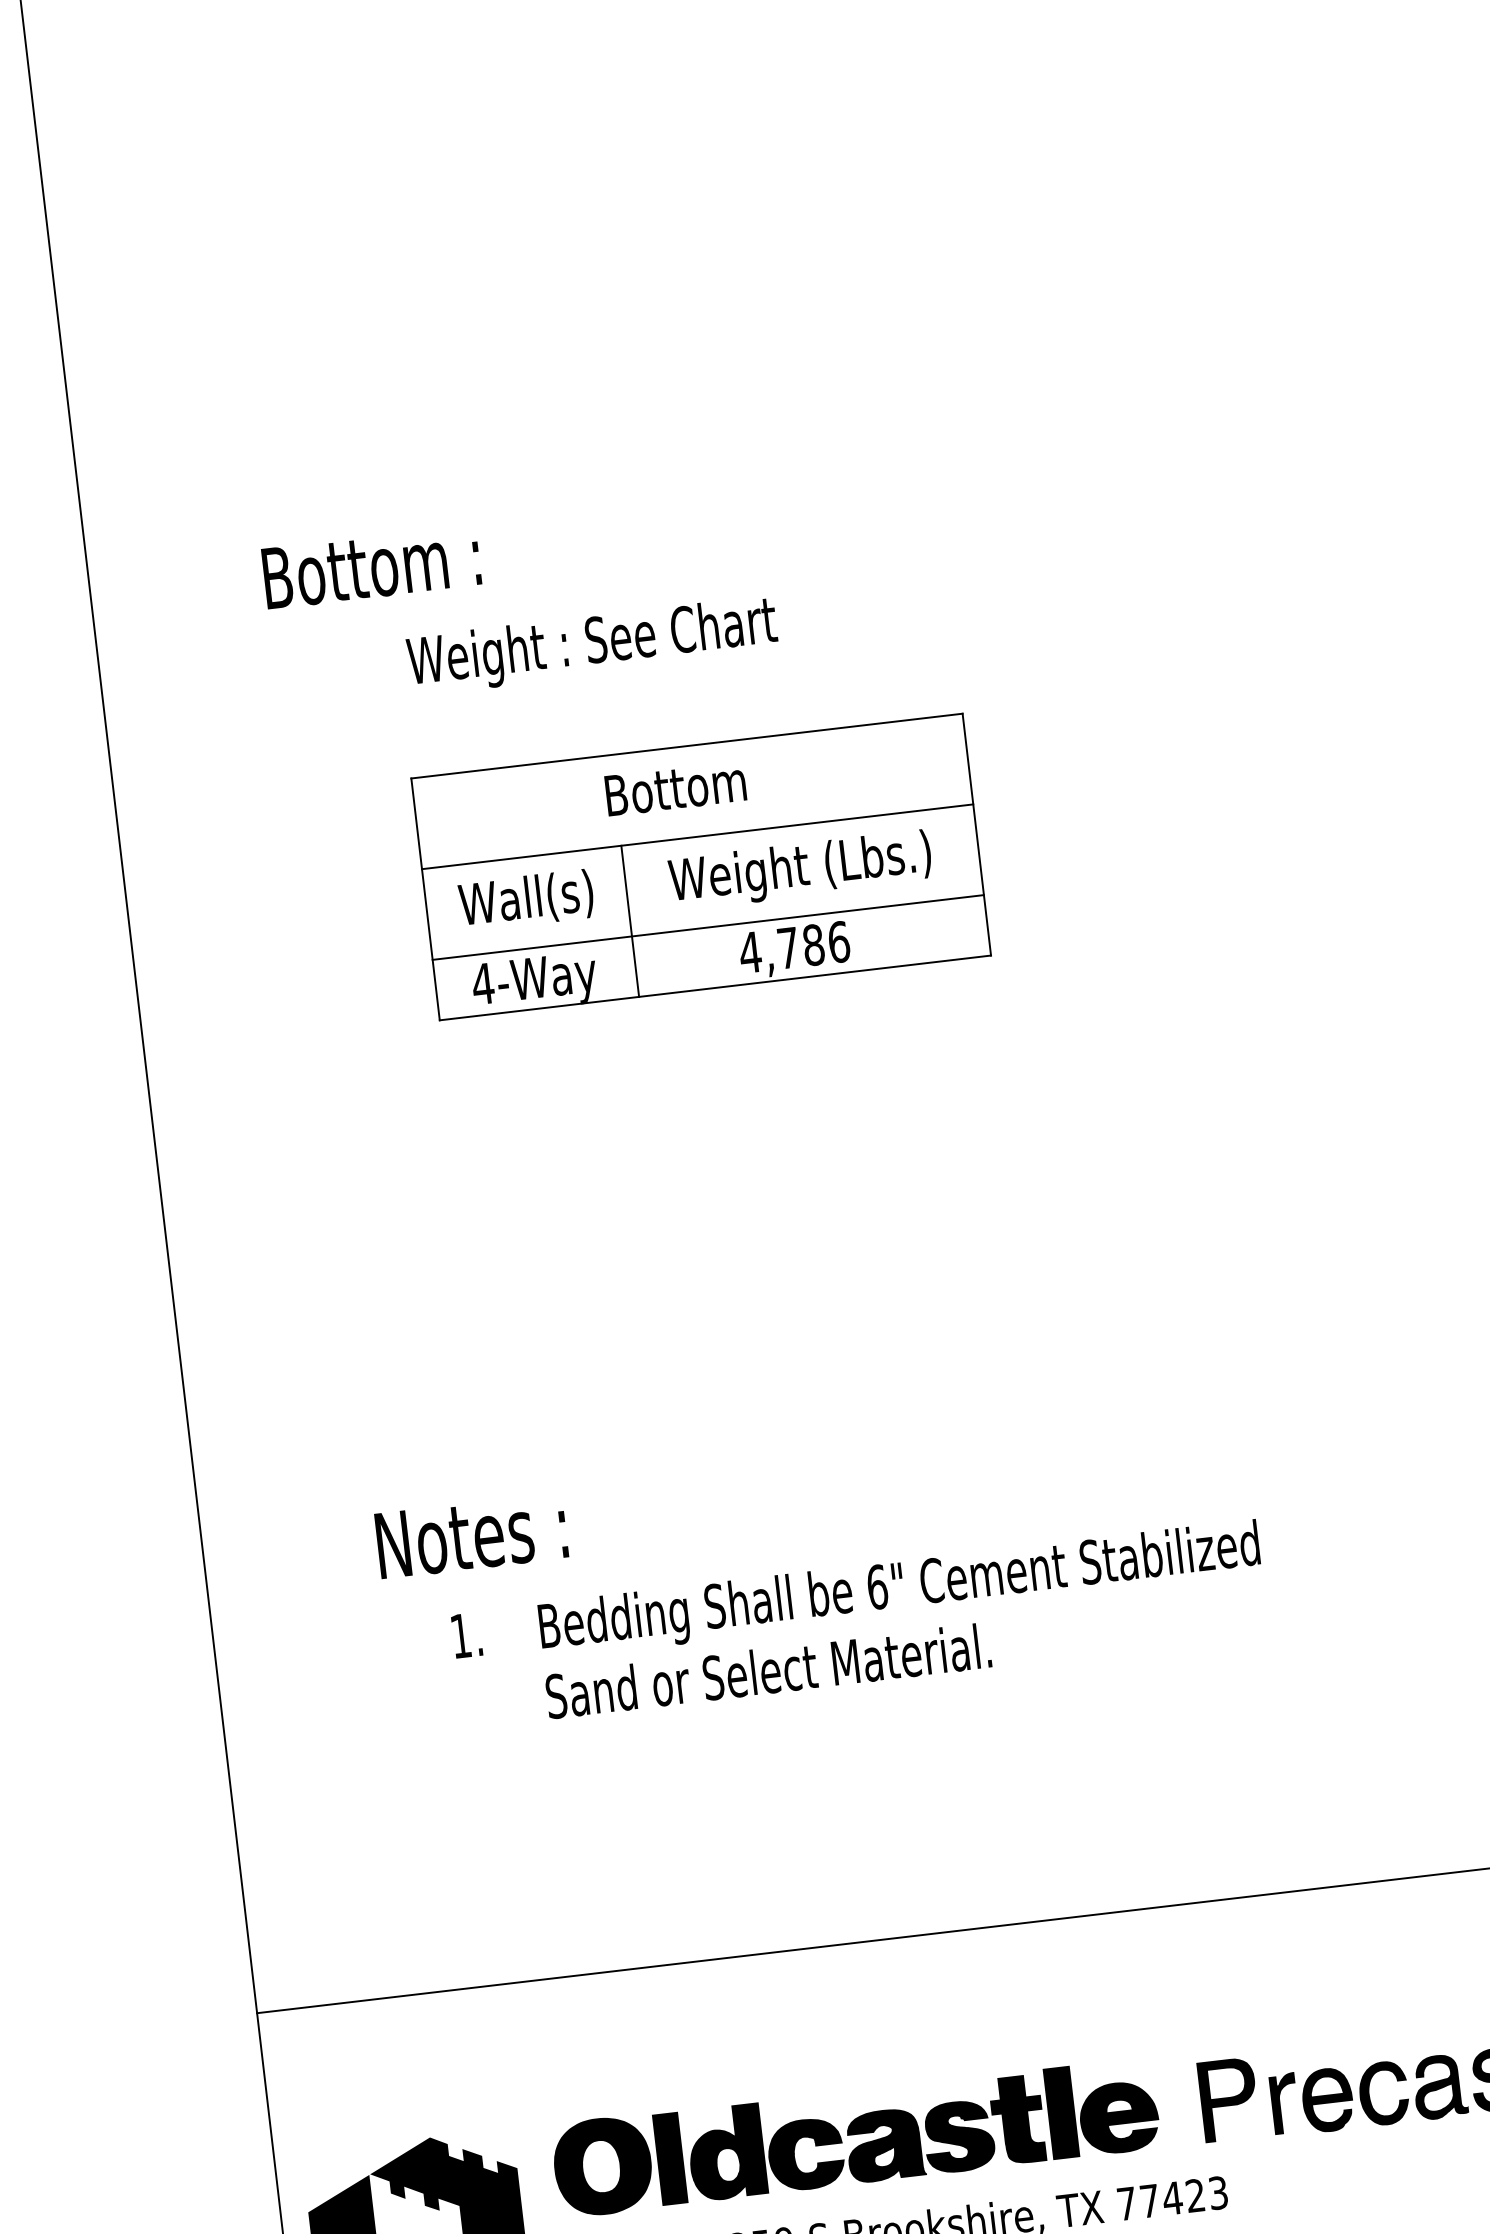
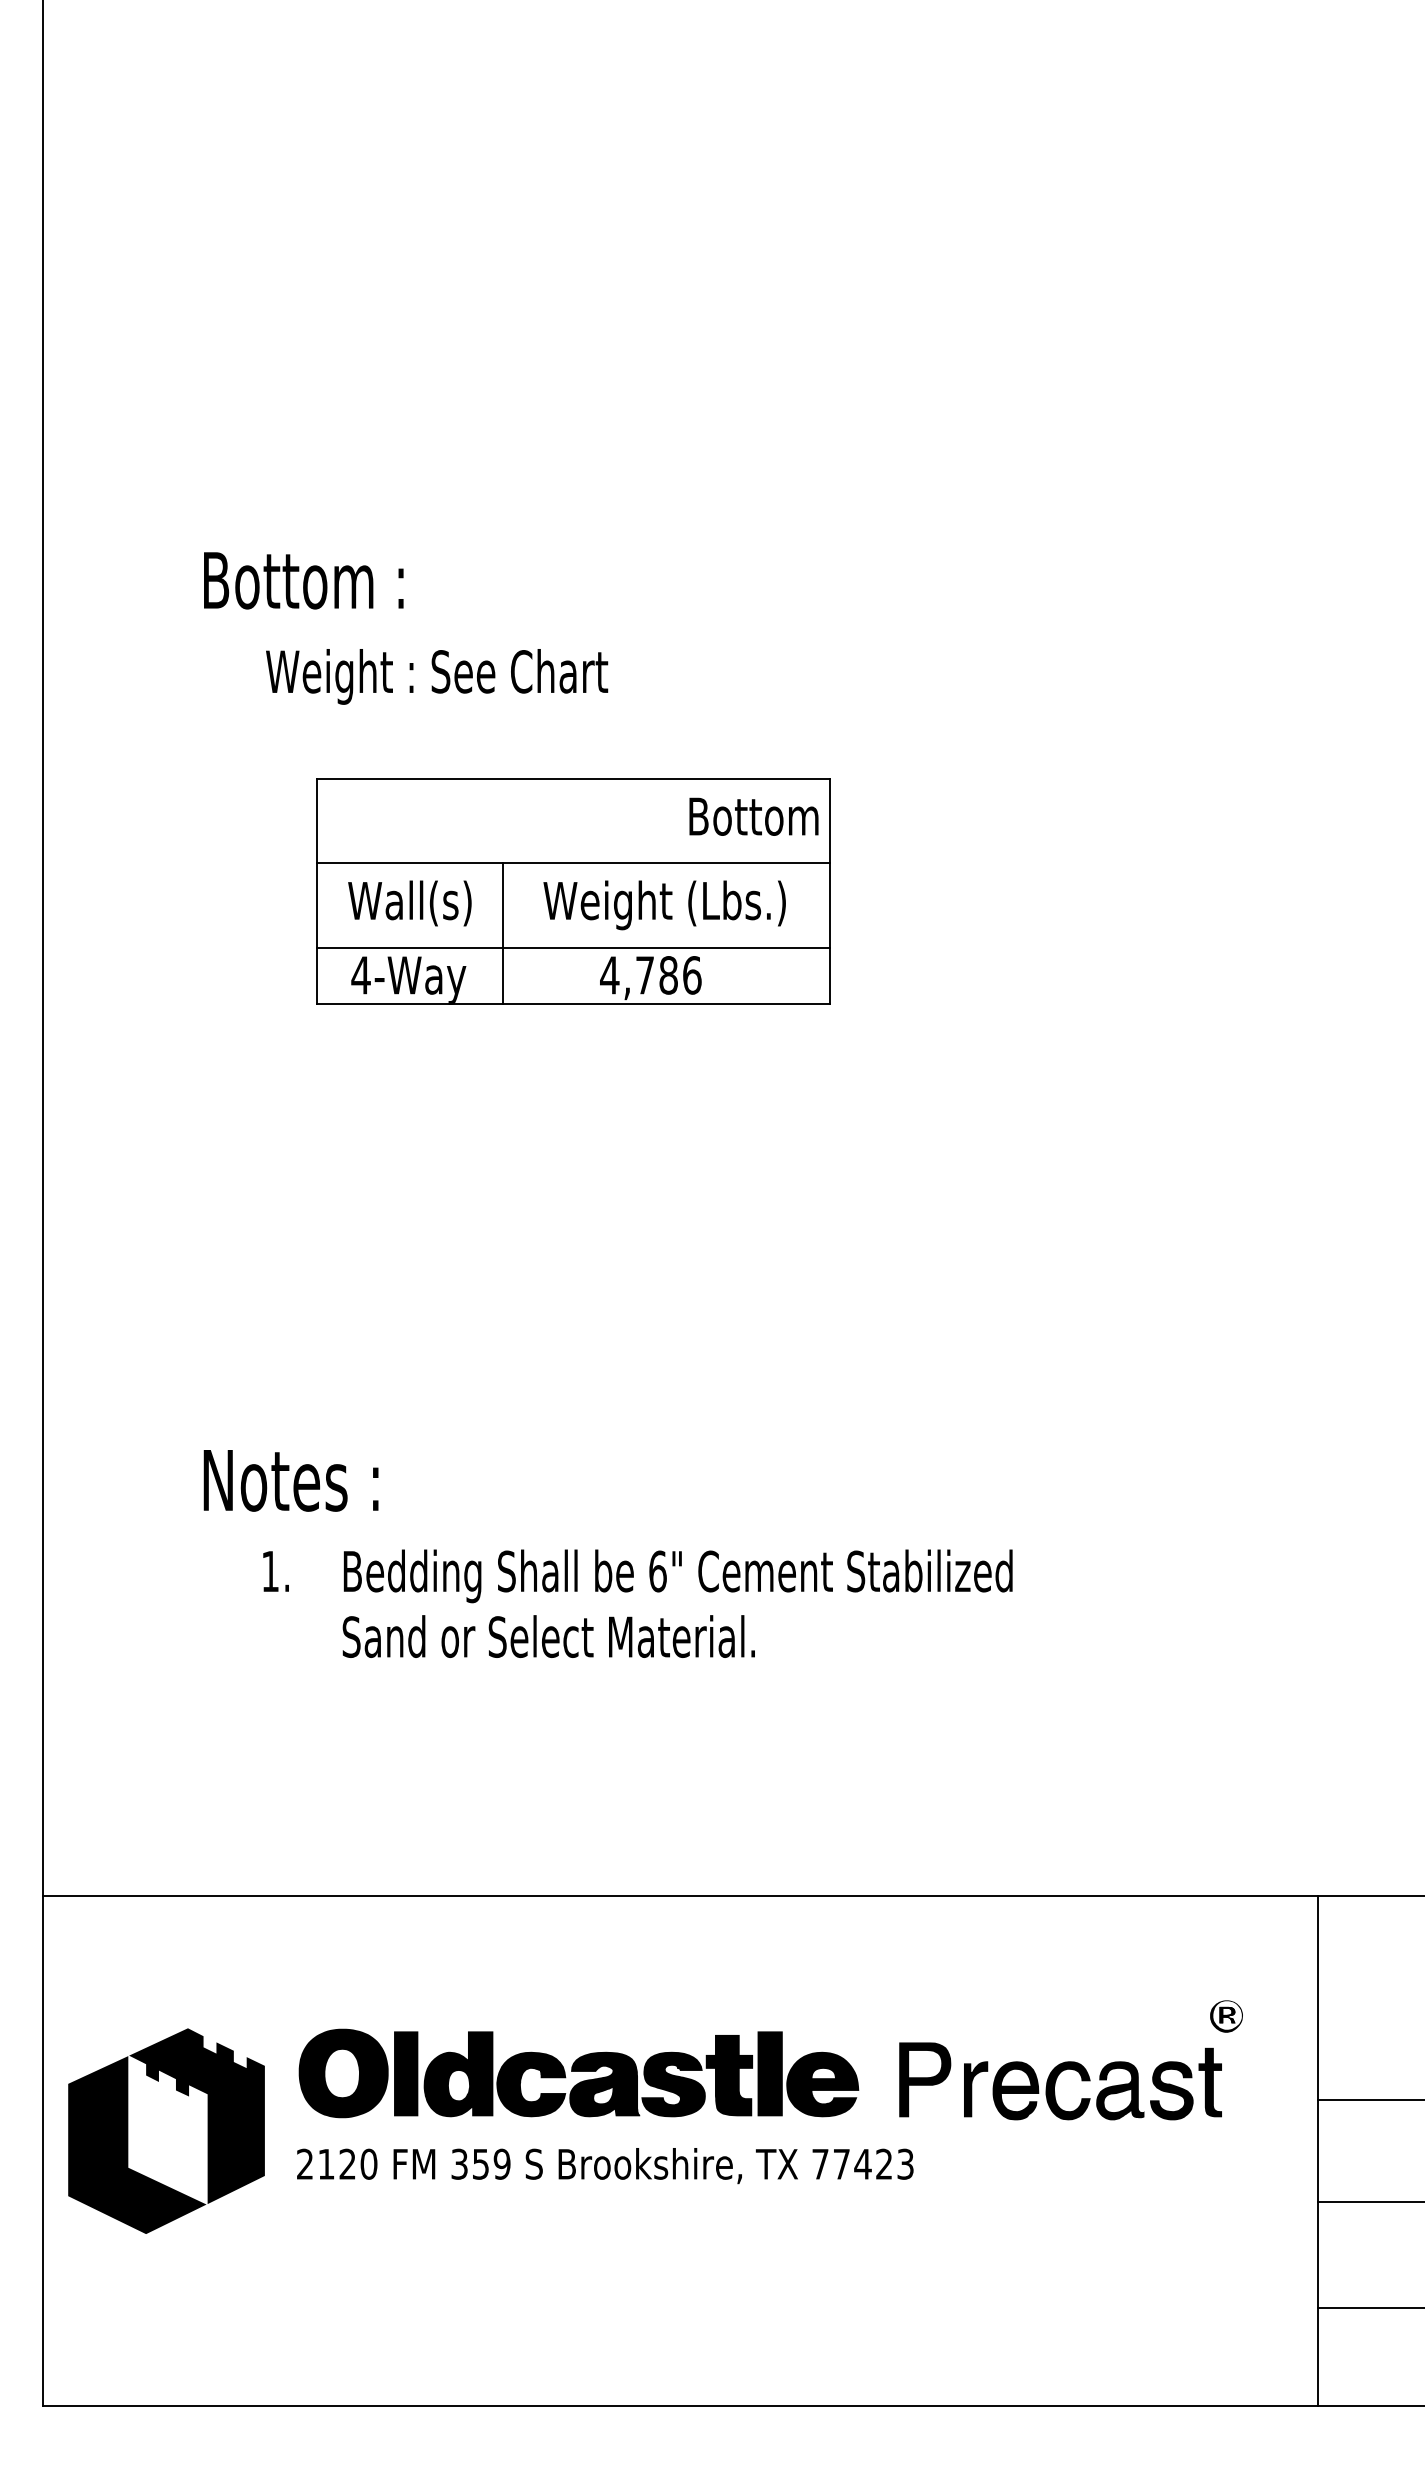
text: (593, 645) -> (437, 676), moved
text: (675, 788) -> (753, 816), moved

